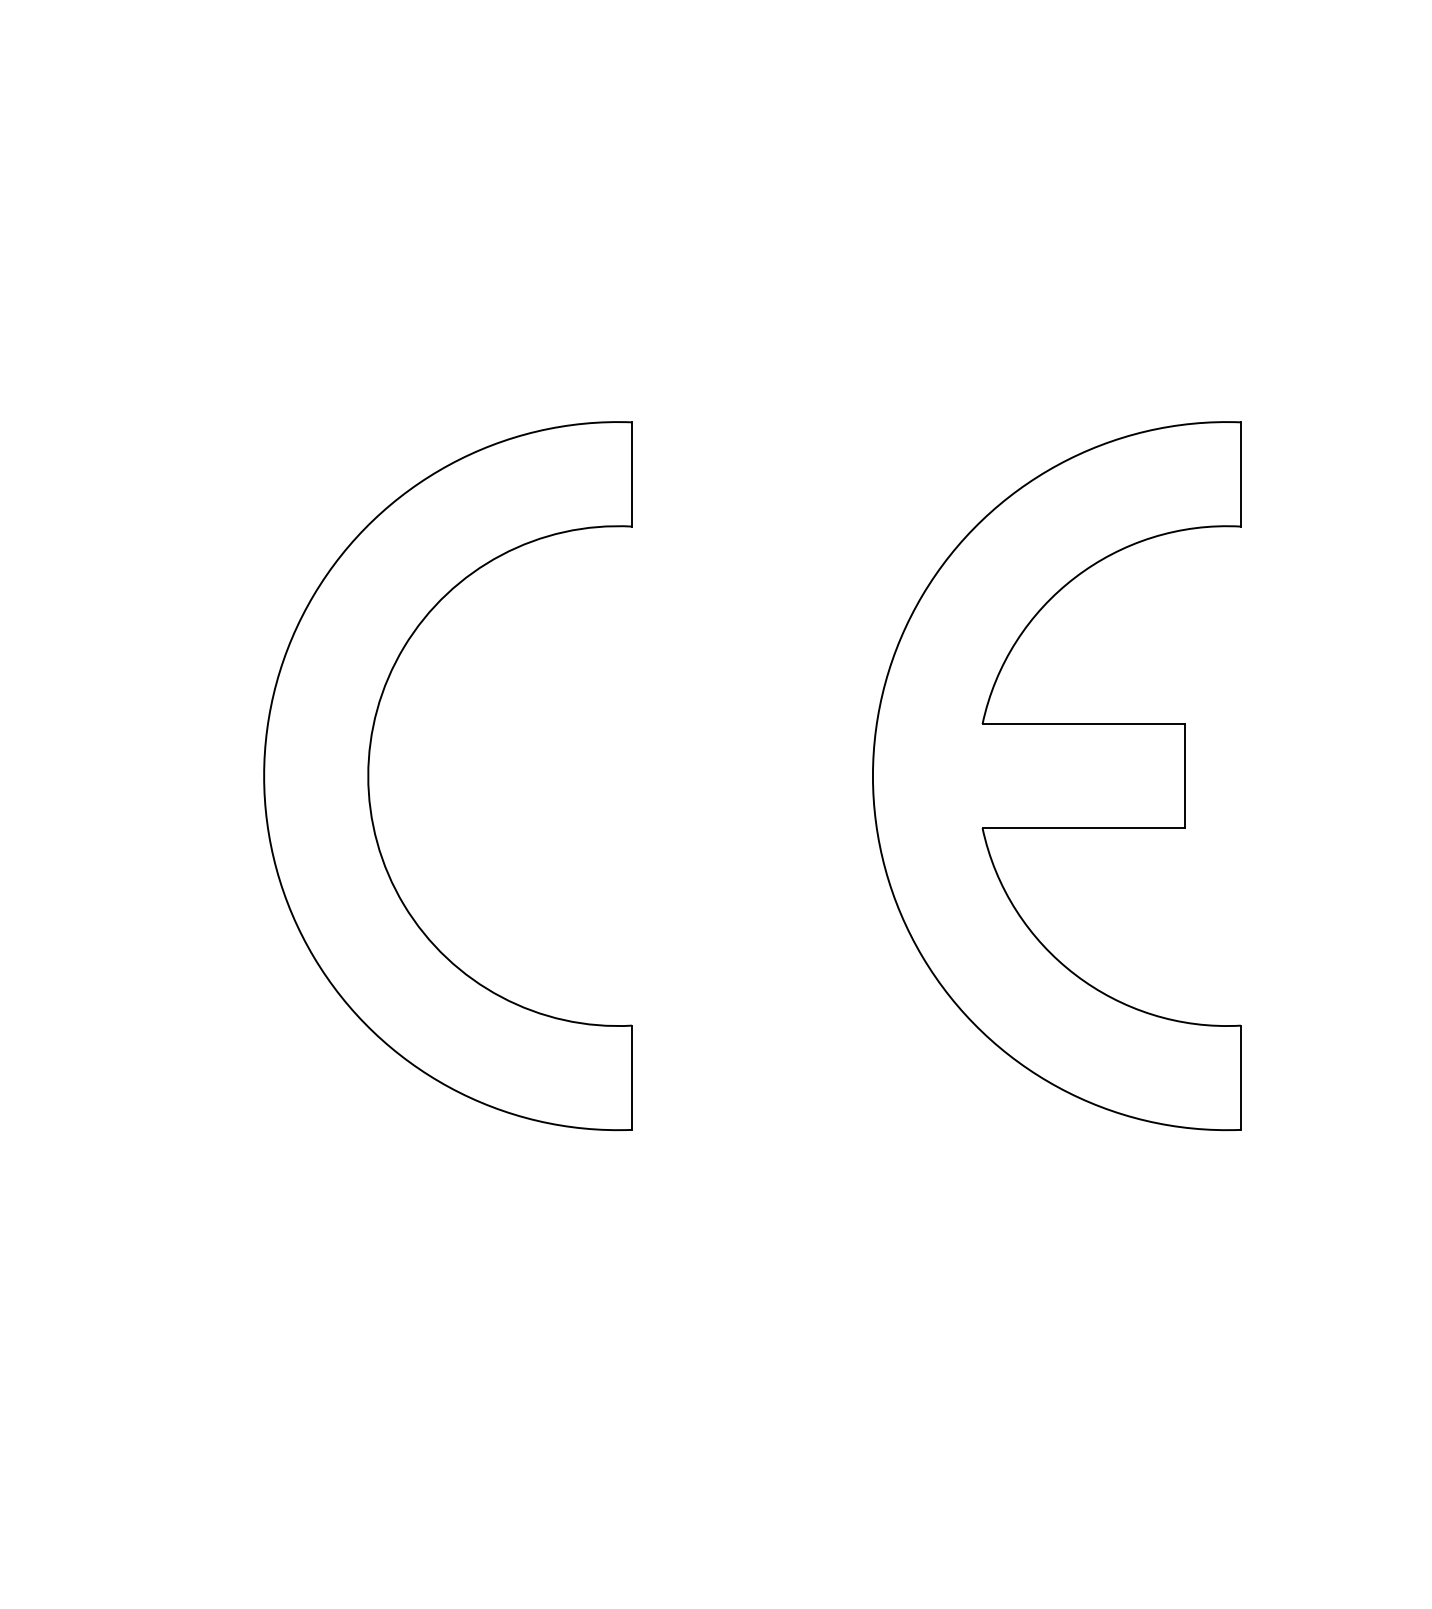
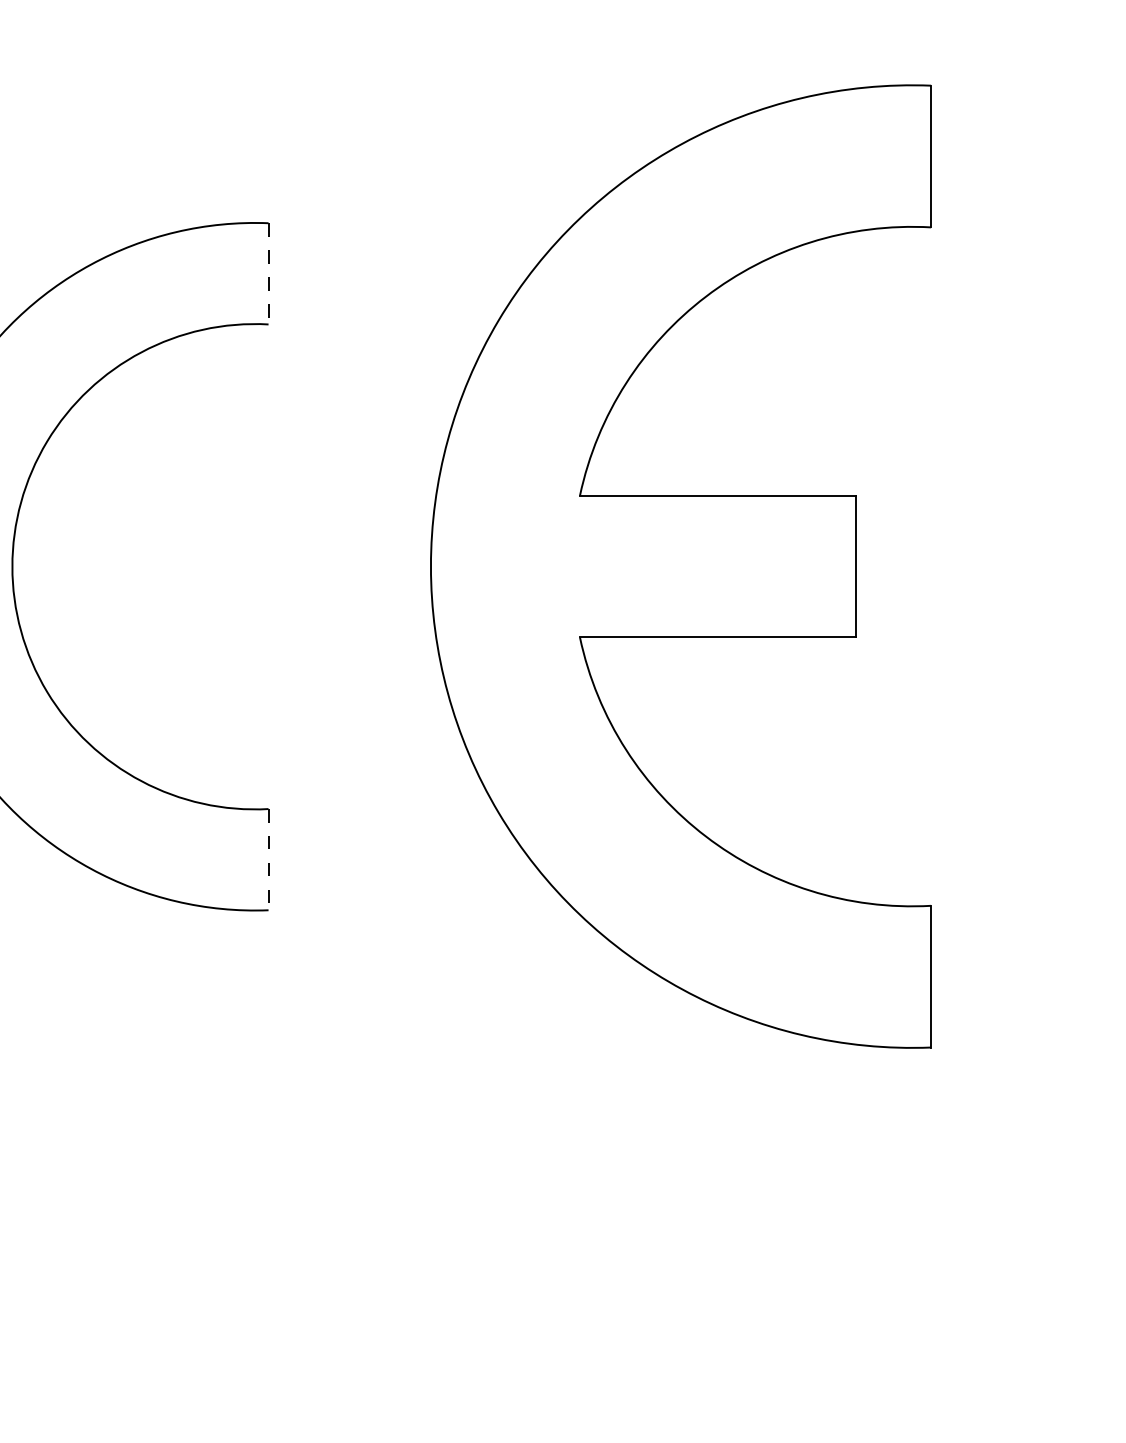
line: (632, 474) -> (268, 273), solid -> dashed
part: (1056, 776) -> (680, 567), size x1.4
line: (632, 1078) -> (268, 860), solid -> dashed

